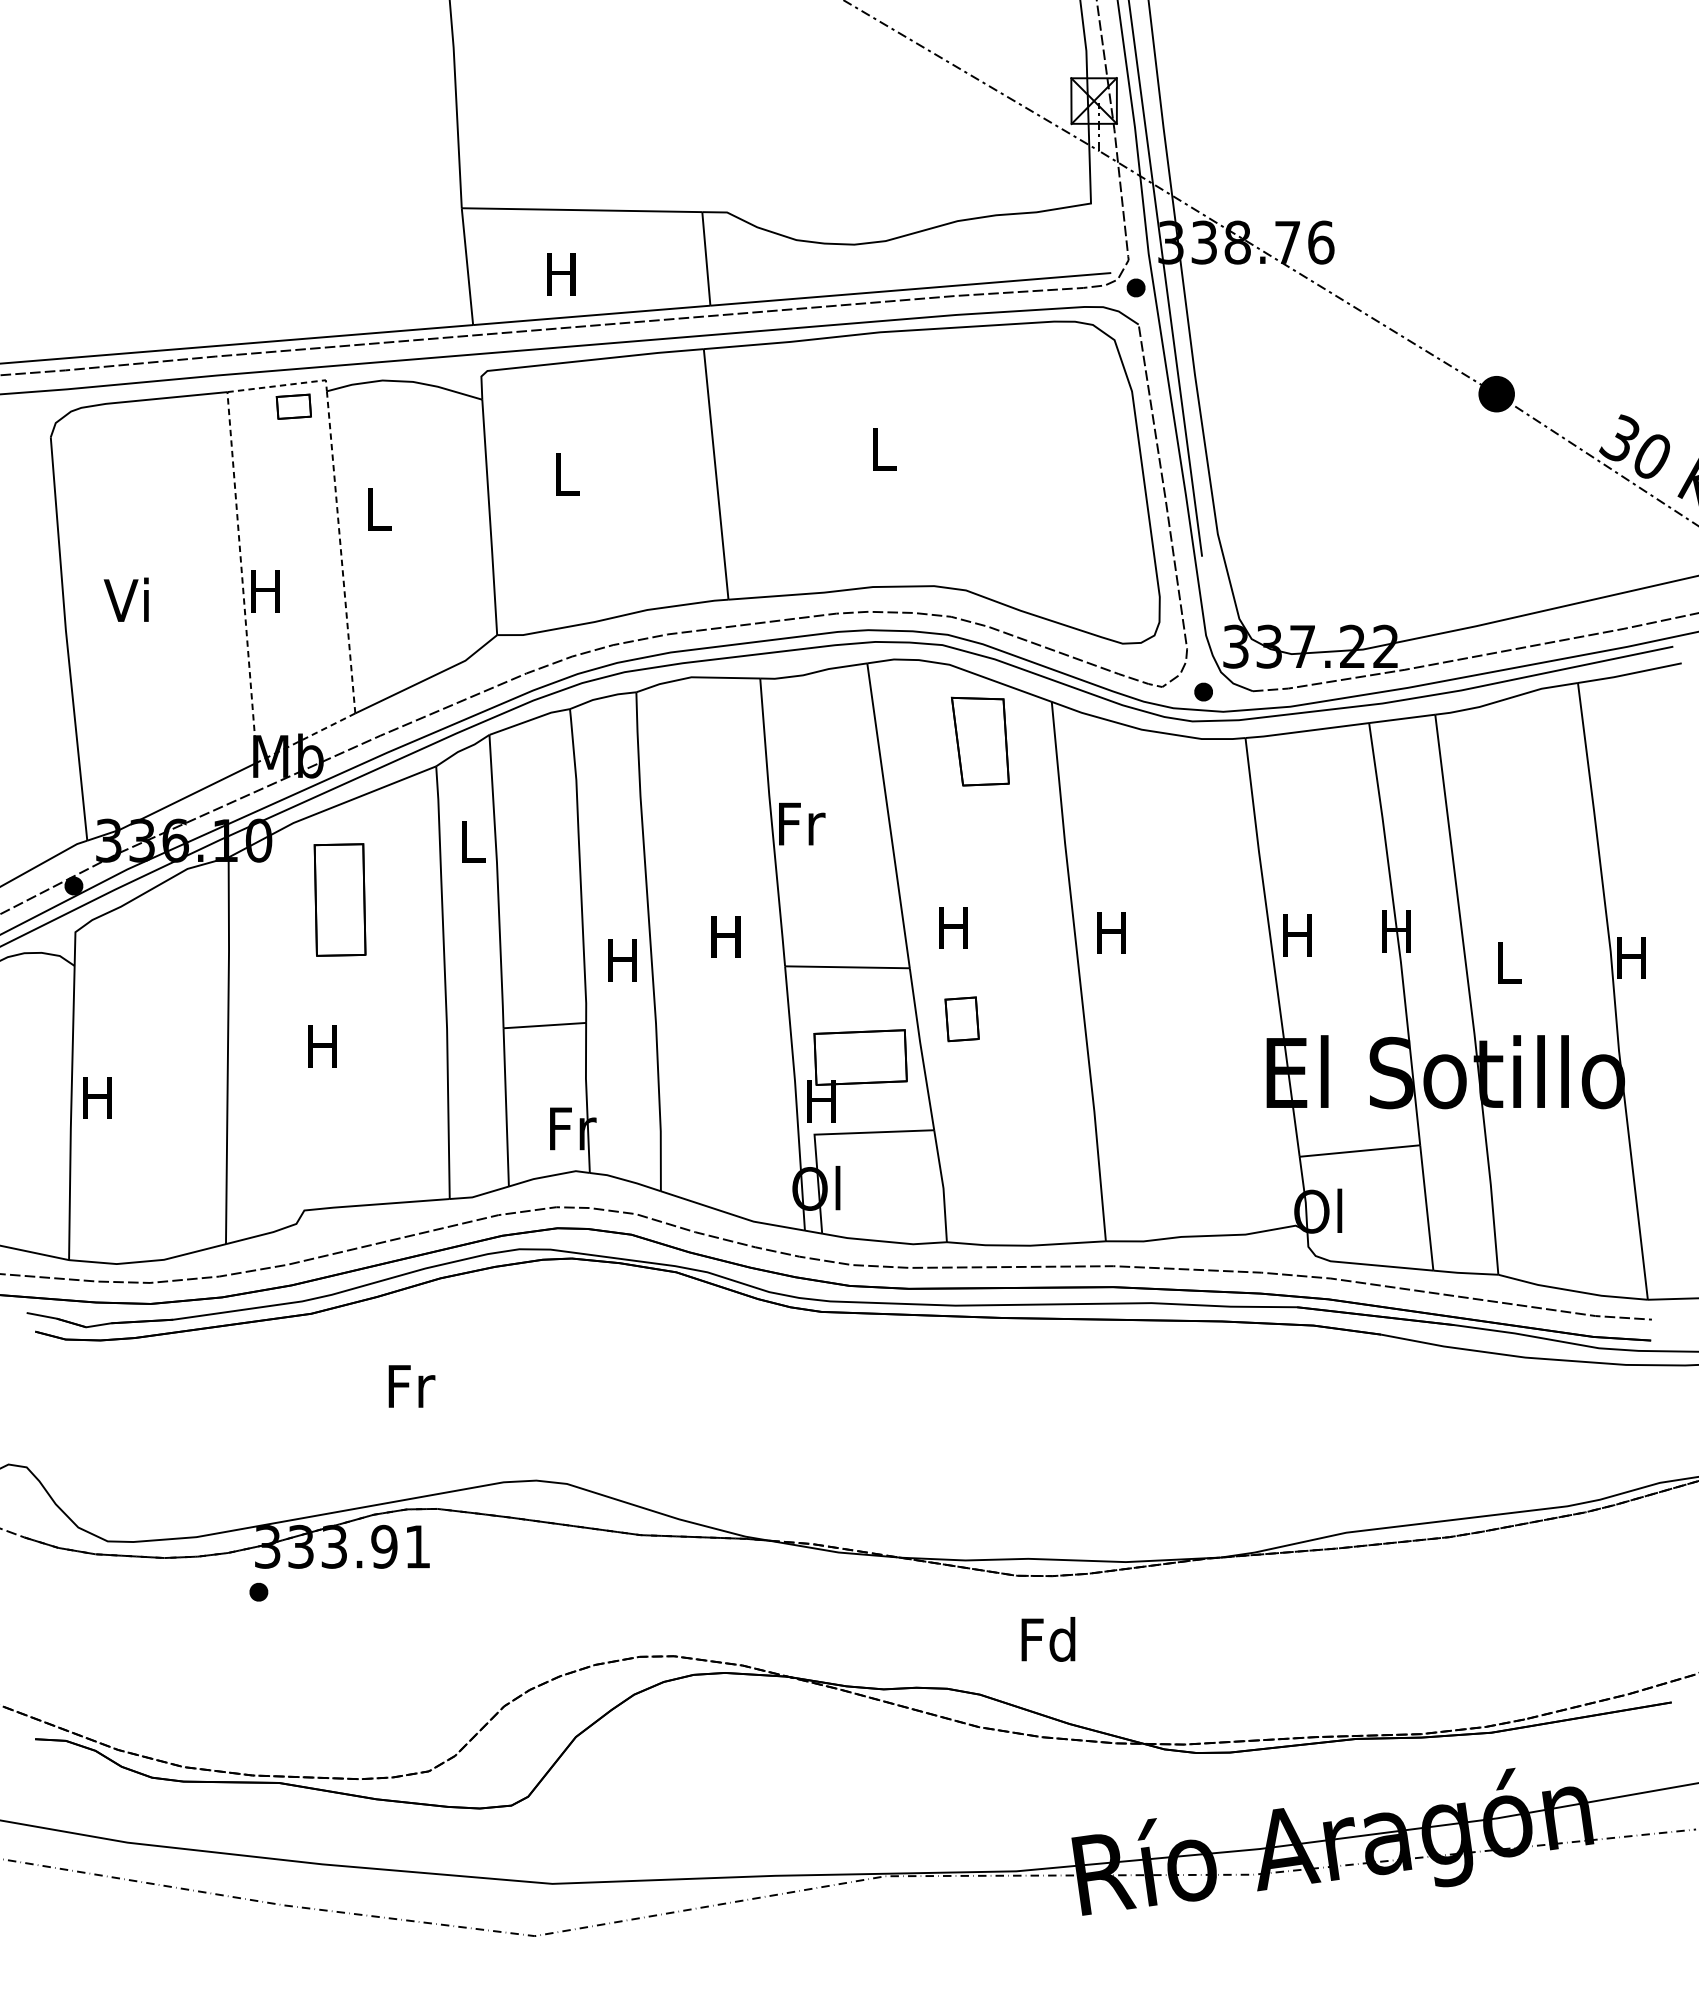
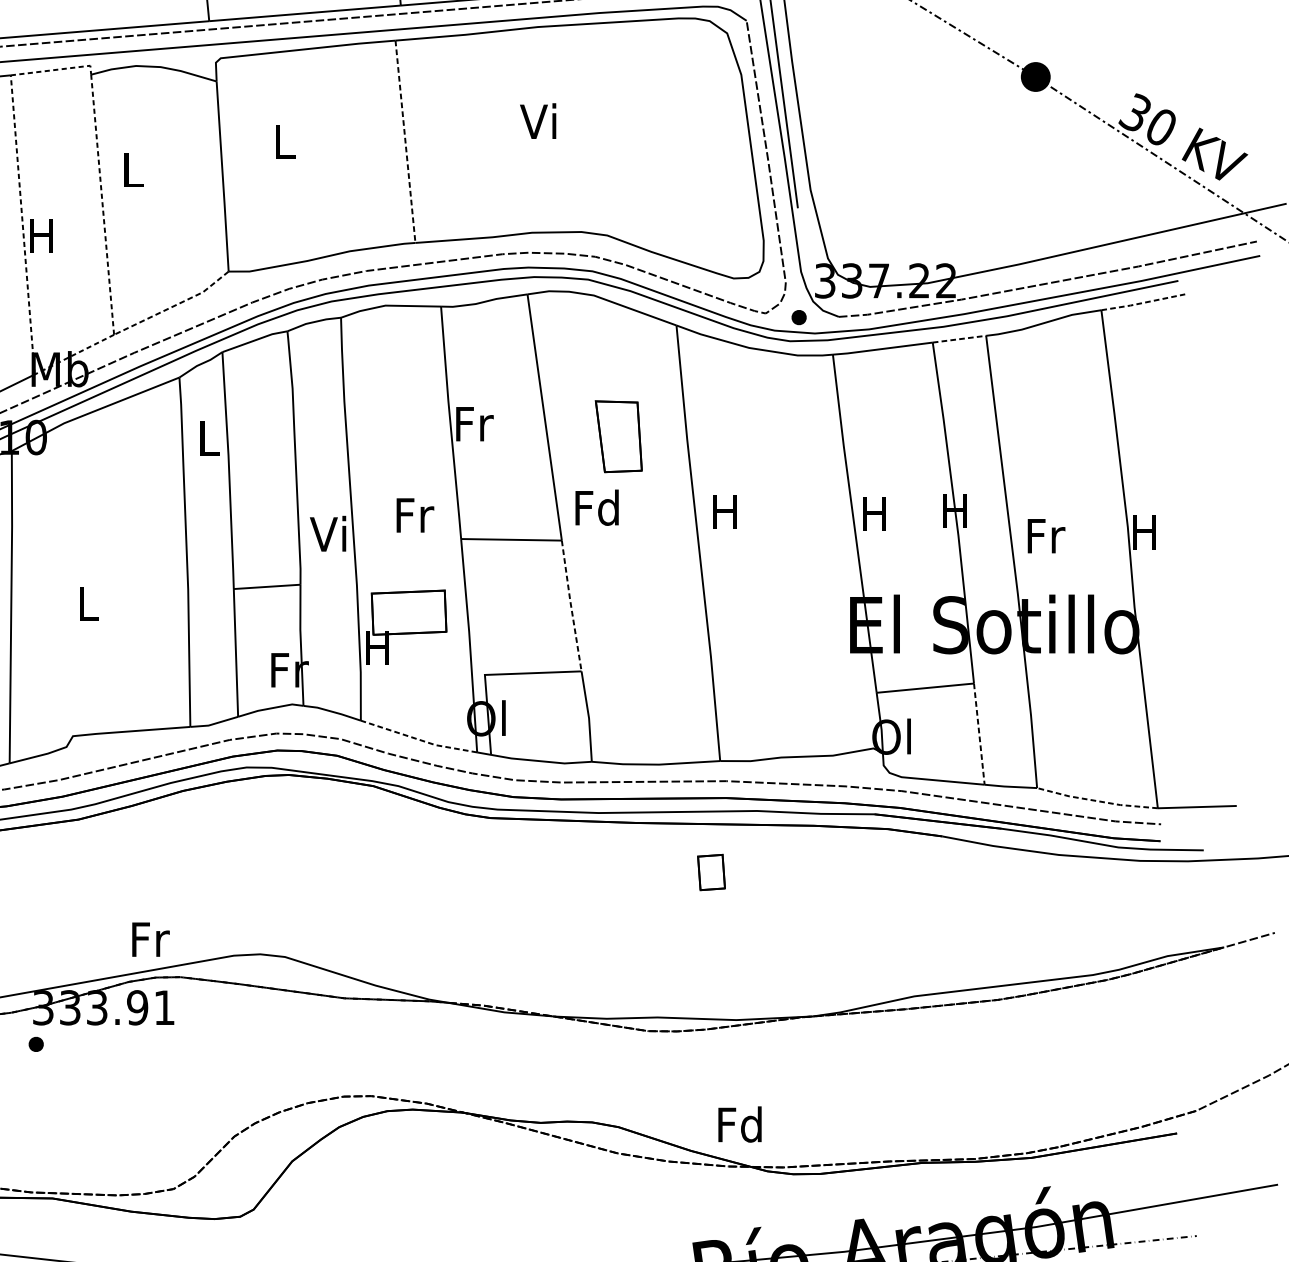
part: (293, 406) -> (64, 86), removed
text: (880, 448) -> (538, 120), L -> Vi
line: (716, 474) -> (405, 141), solid -> dashed
line: (1629, 674) -> (1143, 303), solid -> dashed
line: (428, 678) -> (173, 306), solid -> dashed
line: (1402, 718) -> (959, 338), solid -> dashed
part: (980, 741) -> (618, 436), moved
part: (339, 899) -> (101, 485), removed
text: (953, 927) -> (597, 507), H -> Fd
text: (728, 937) -> (415, 515), H -> Fr
text: (619, 959) -> (327, 533), H -> Vi
text: (1509, 962) -> (1046, 535), L -> Fr
part: (961, 1019) -> (710, 872), moved
text: (322, 1046) -> (87, 603), H -> L
line: (921, 1049) -> (571, 606), solid -> dashed
part: (857, 1075) -> (406, 627), moved
line: (1426, 1208) -> (979, 734), solid -> dashed
line: (732, 1214) -> (418, 739), solid -> dashed
line: (1572, 1290) -> (1096, 800), solid -> dashed
text: (411, 1386) -> (150, 939), moved
text: (1048, 1639) -> (740, 1124), moved

